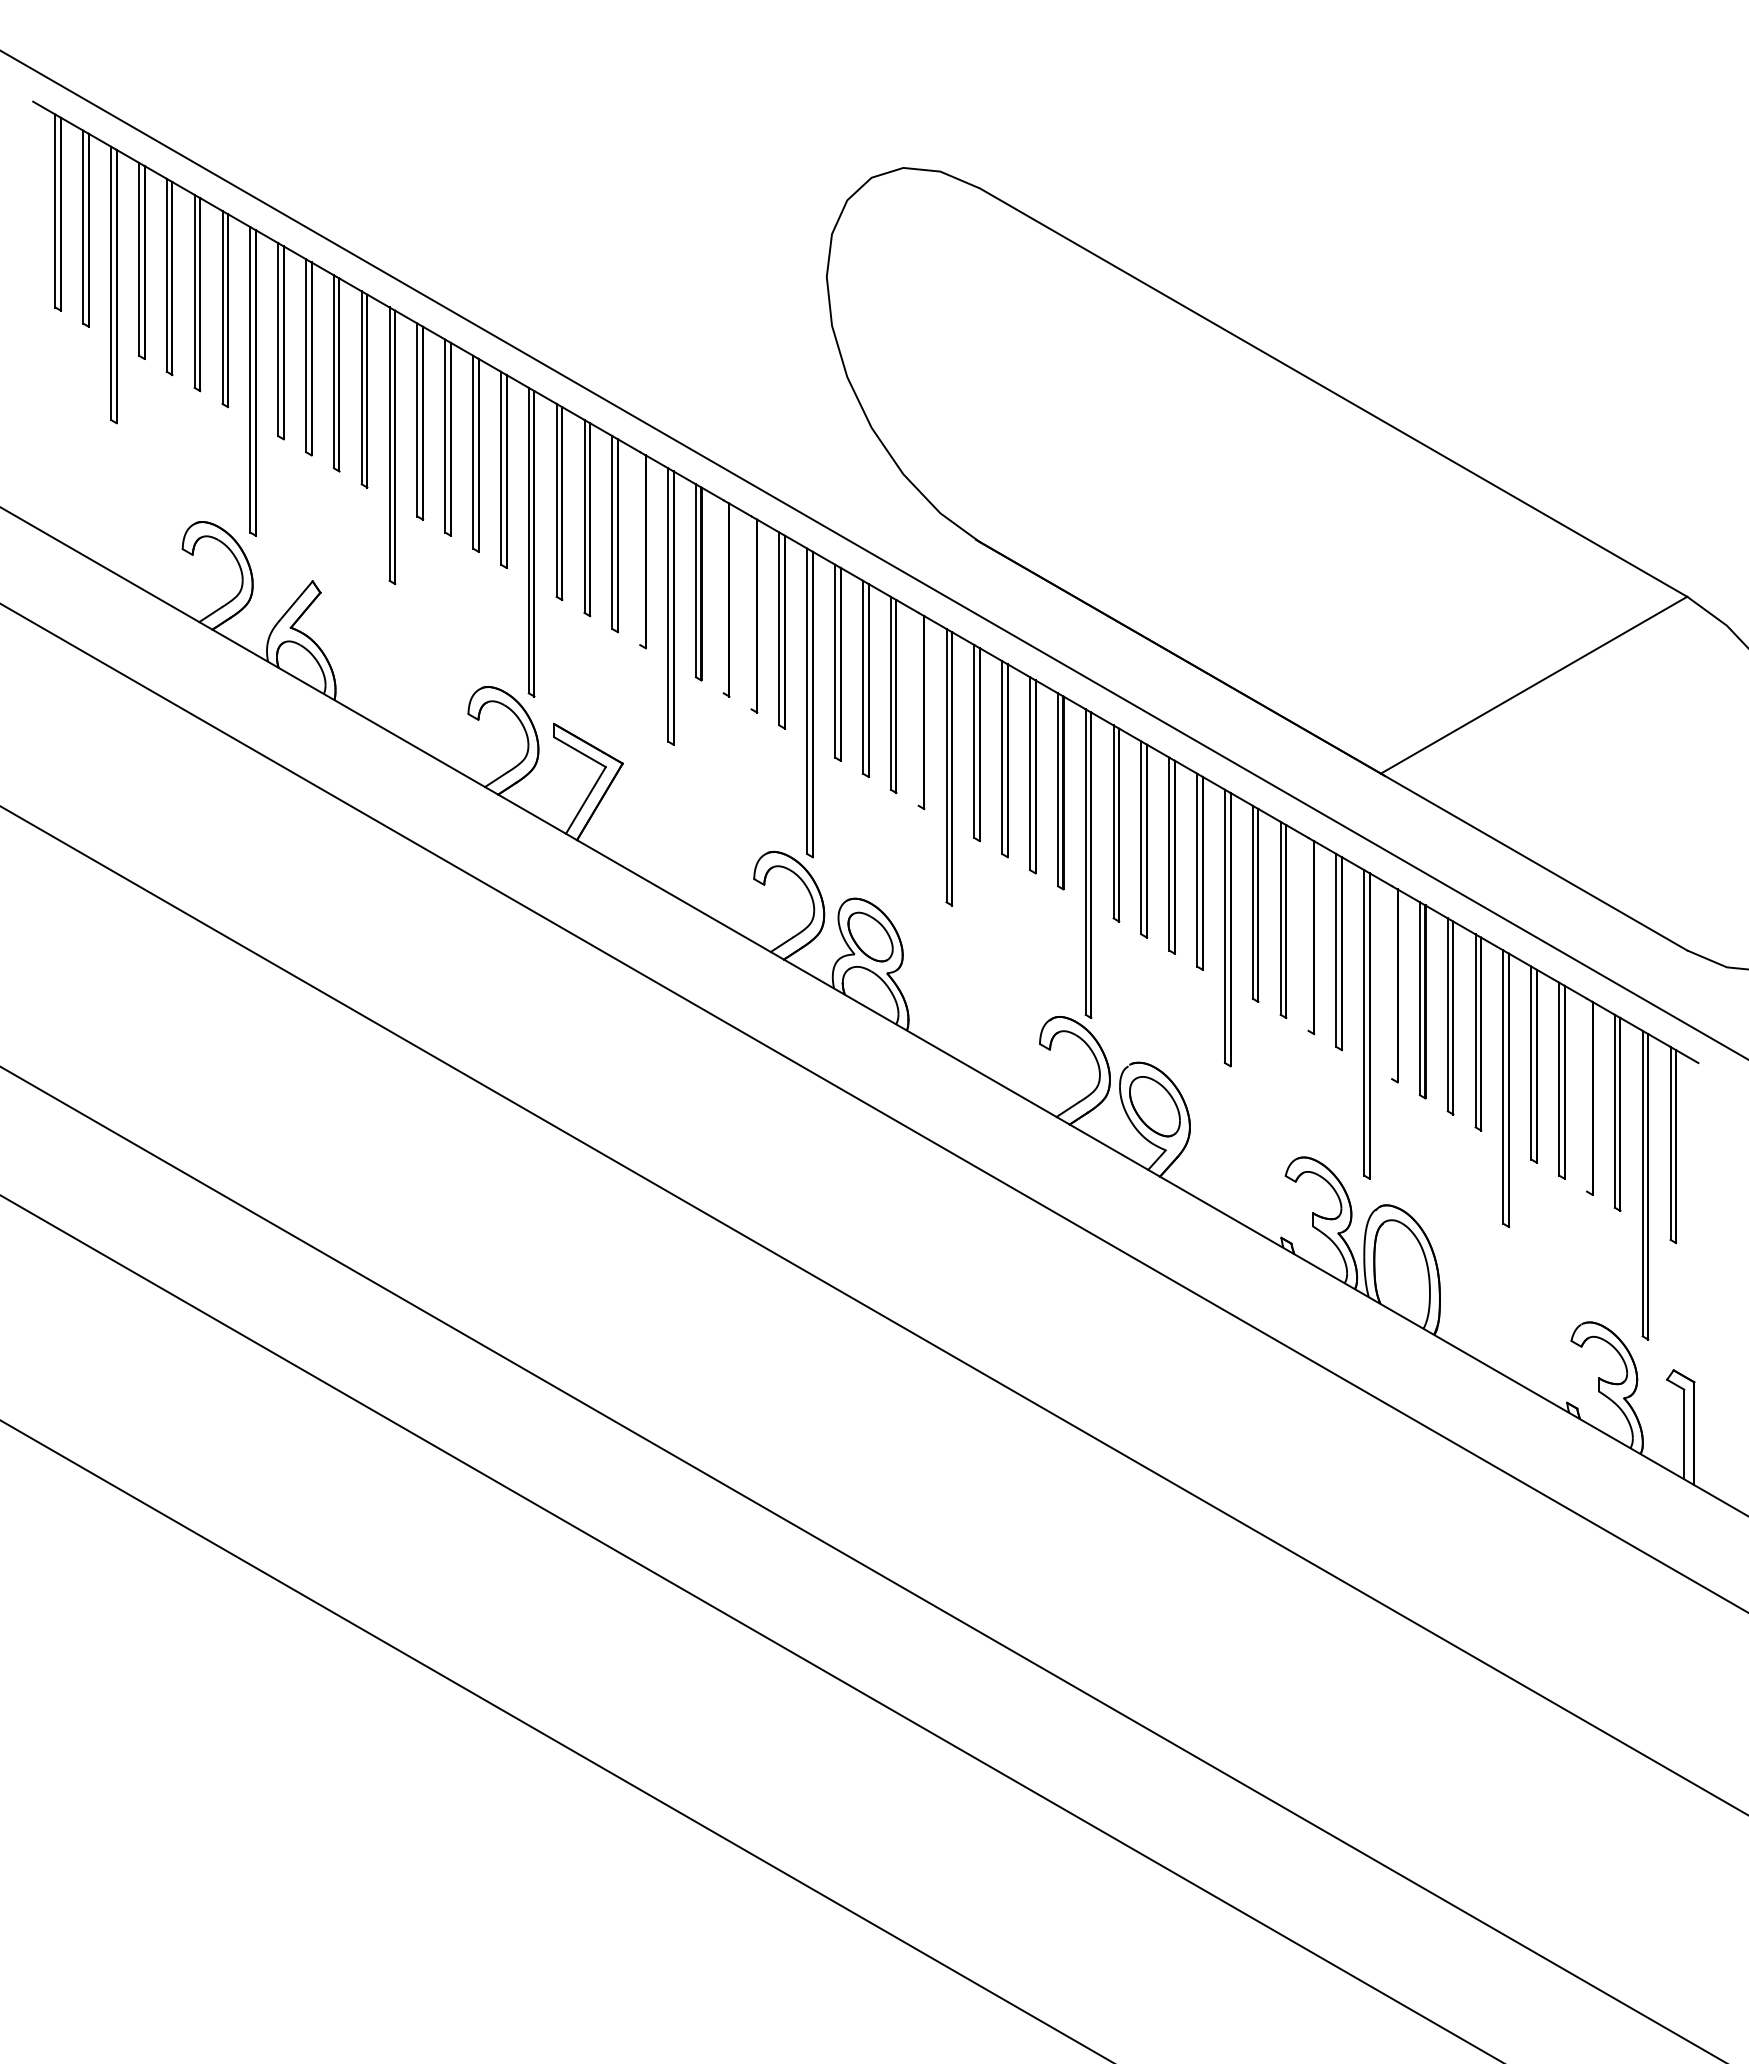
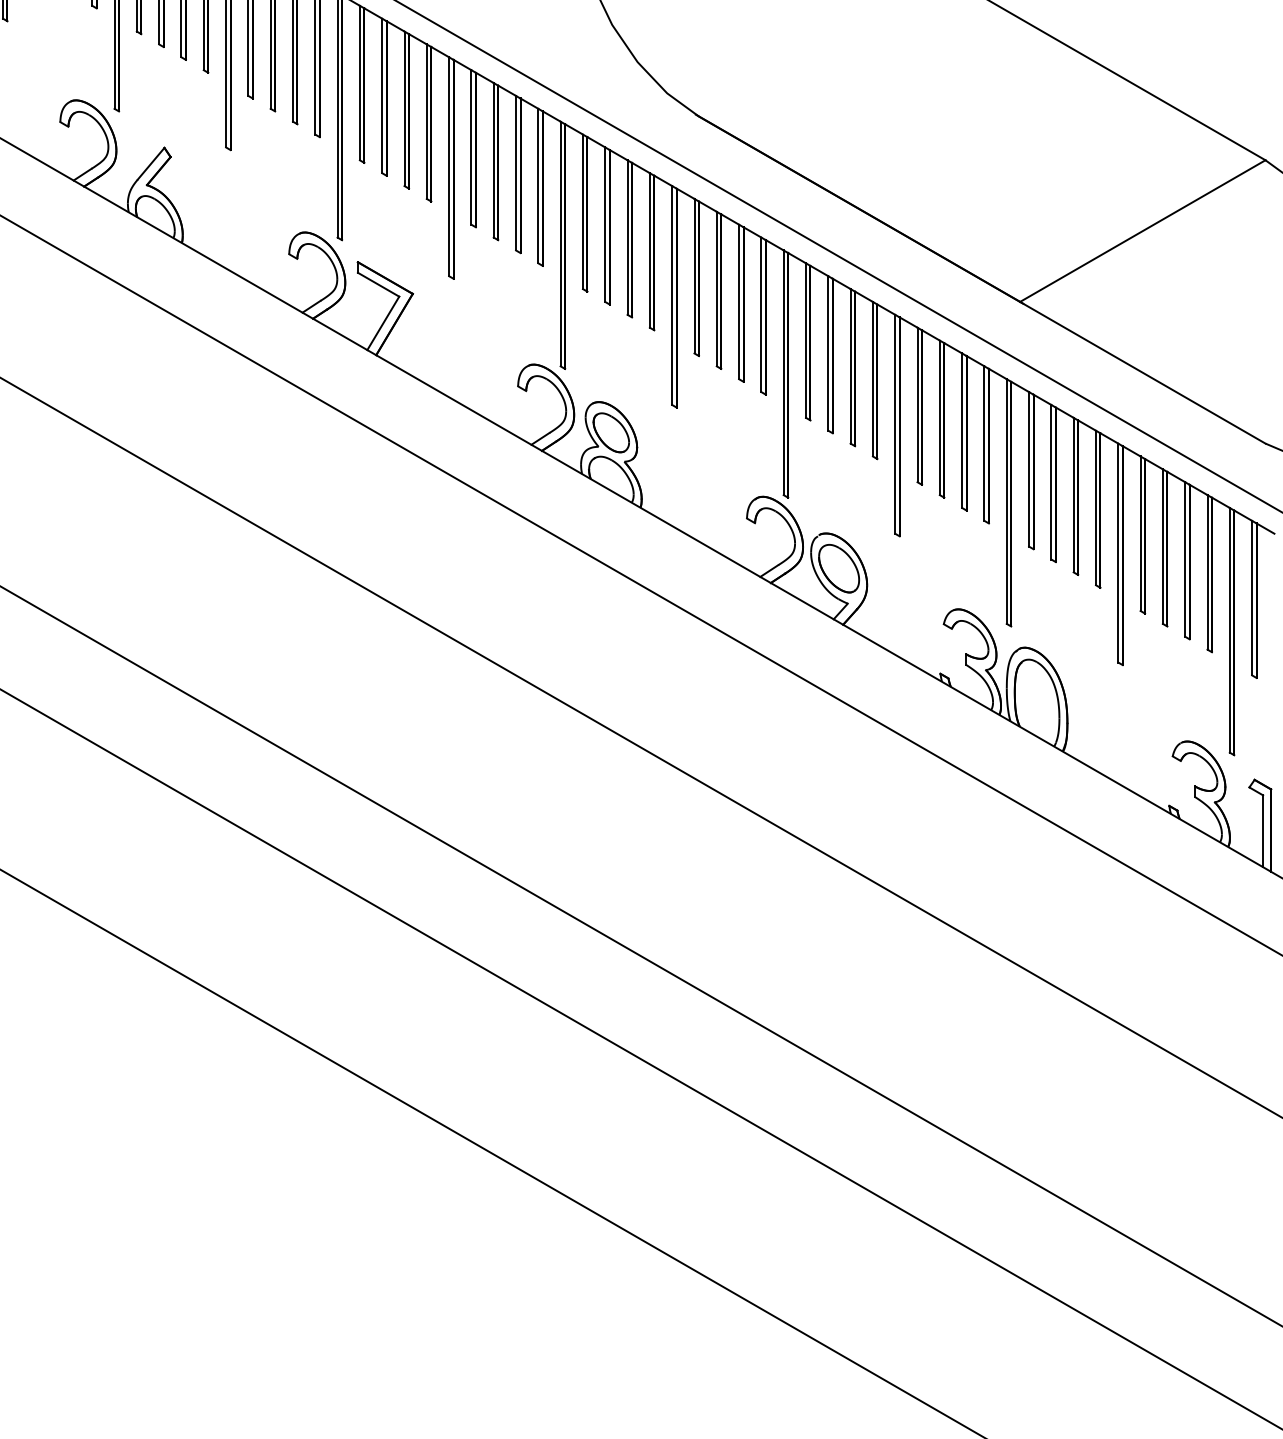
line: (640, 548) -> (427, 121), added
line: (723, 596) -> (493, 160), added
line: (751, 612) -> (515, 172), added
line: (918, 708) -> (649, 249), added
line: (1308, 933) -> (962, 429), added
line: (1392, 982) -> (1029, 469), added
line: (1587, 1094) -> (1185, 558), added

